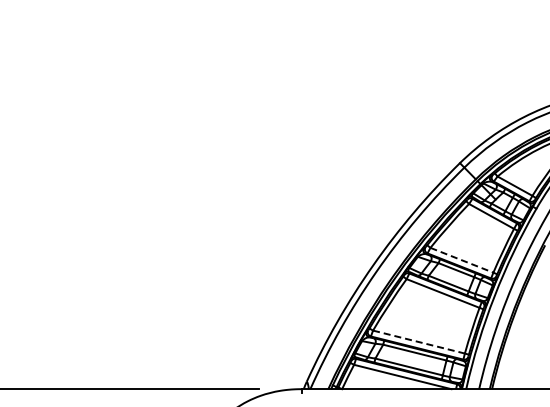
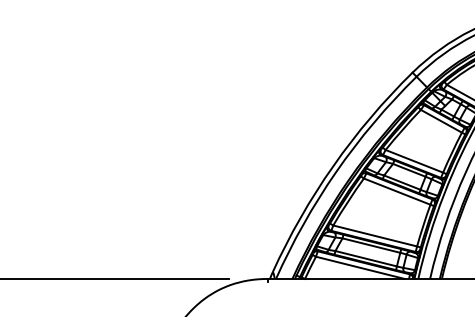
line: (461, 260) -> (413, 161), dashed -> solid
line: (419, 342) -> (375, 236), dashed -> solid

